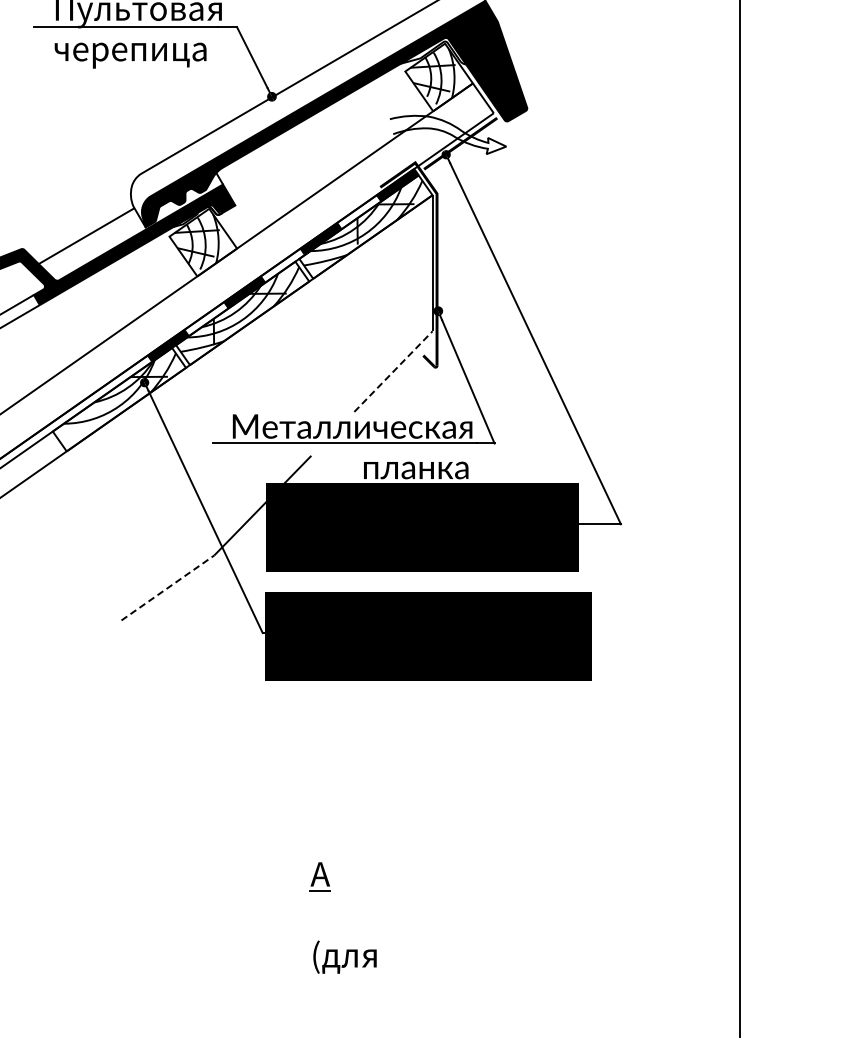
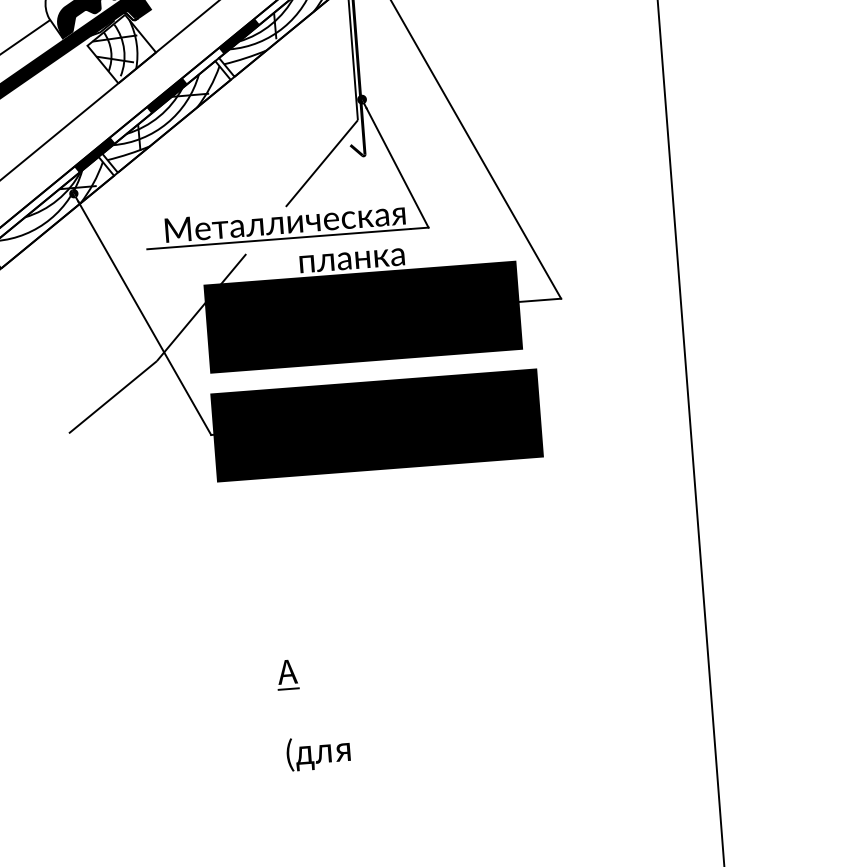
line: (393, 371) -> (321, 163), dashed -> solid
line: (167, 587) -> (112, 396), dashed -> solid

